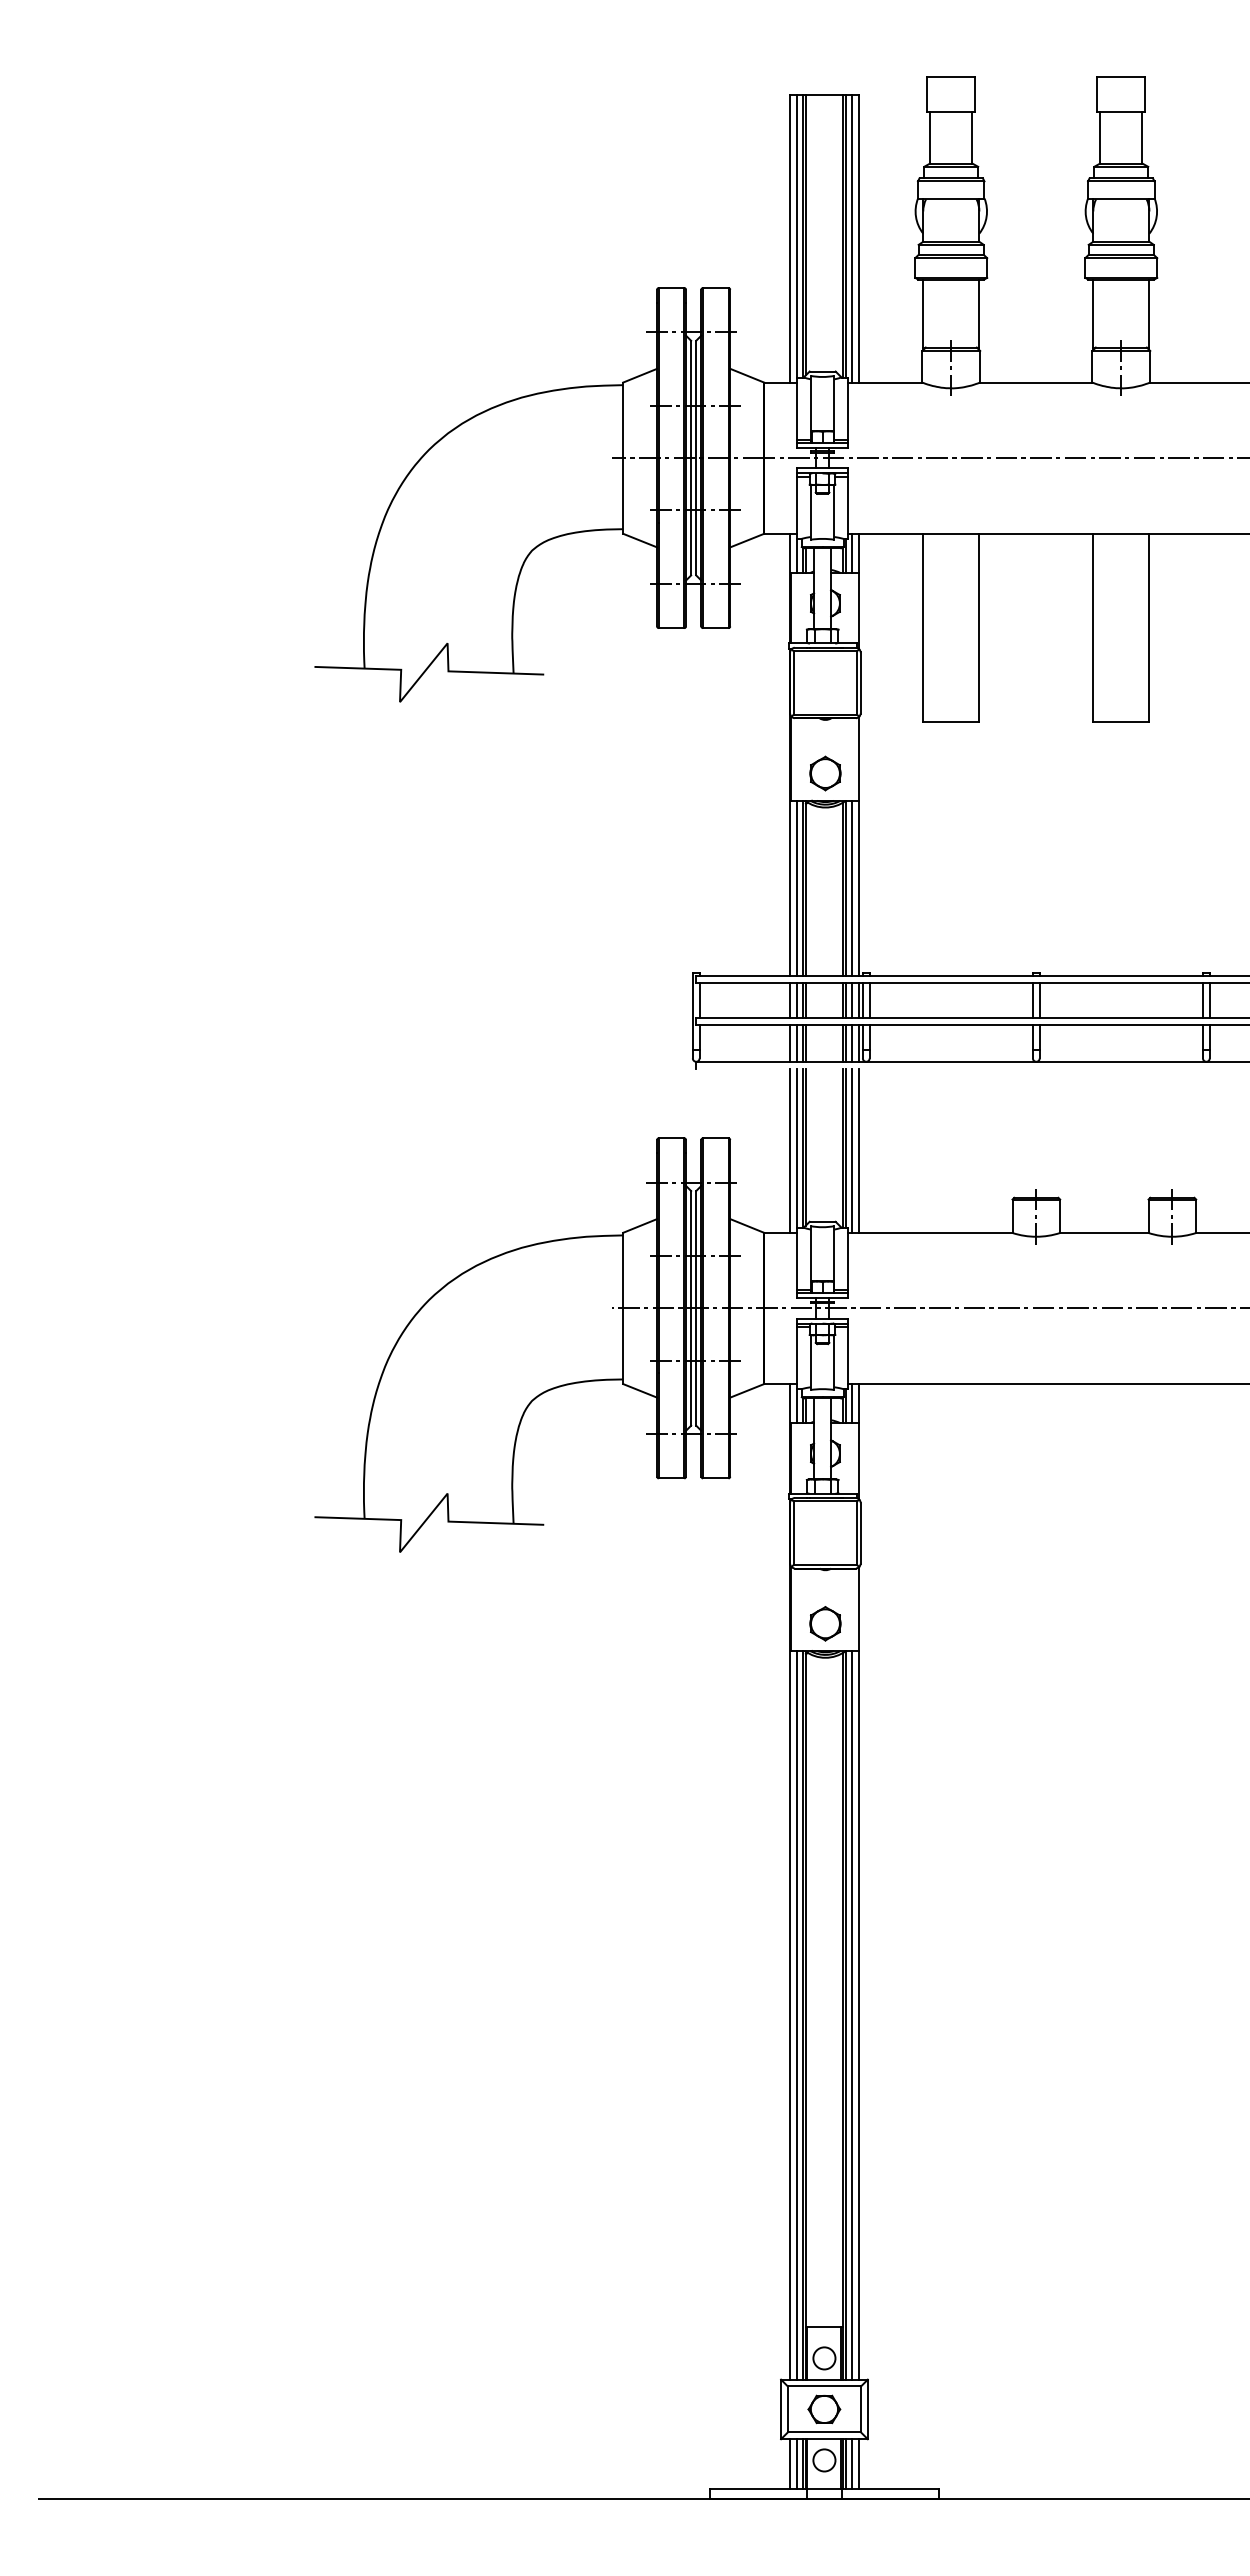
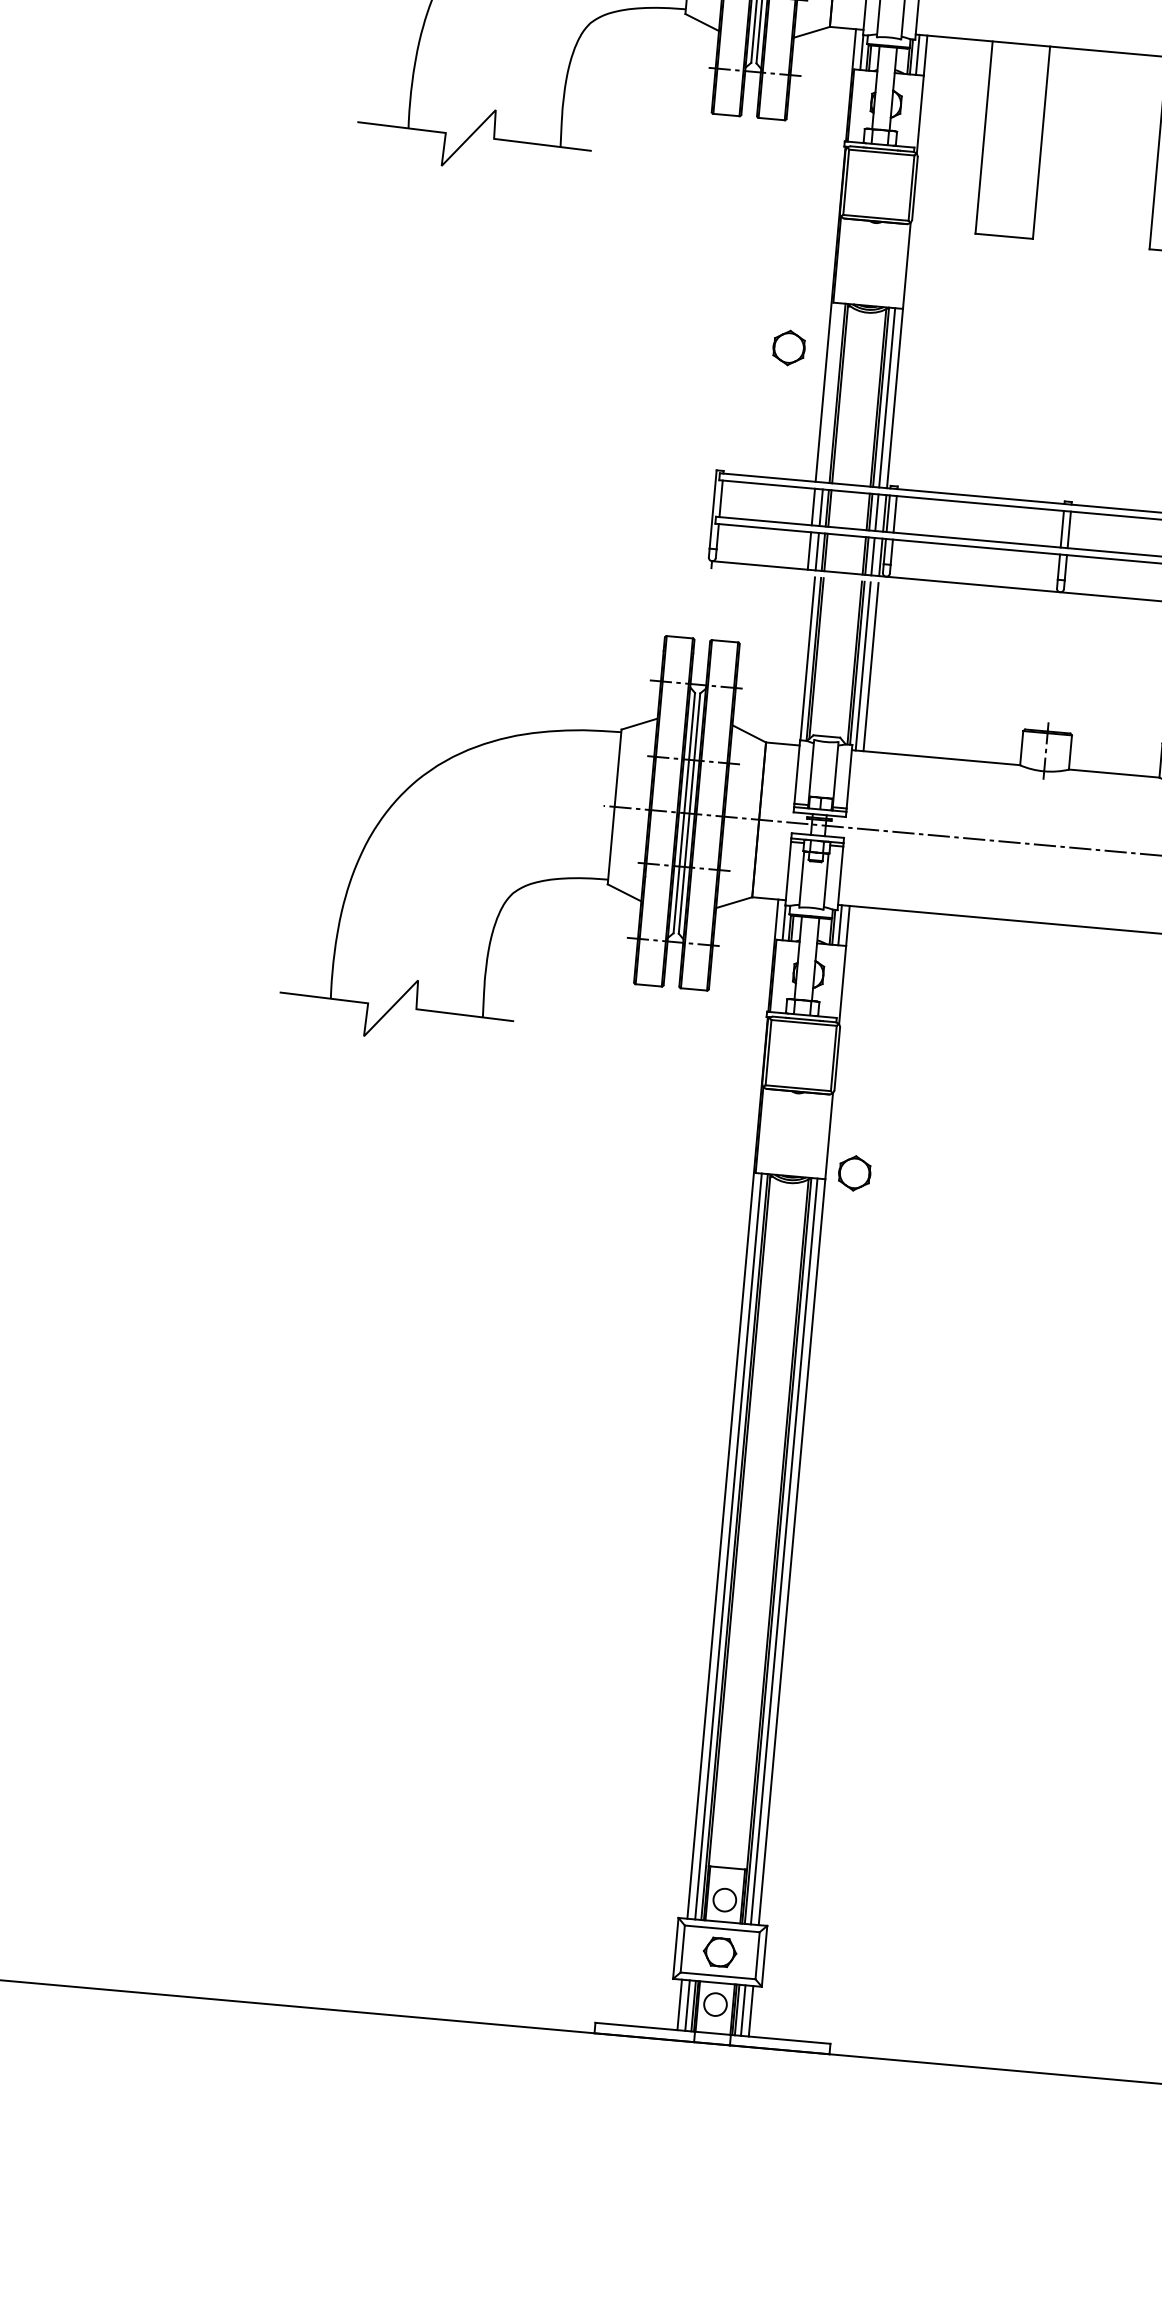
part: (825, 773) -> (789, 347), moved
line: (797, 887) -> (831, 392), removed
line: (789, 1150) -> (799, 660), removed
part: (825, 1623) -> (854, 1173), moved

